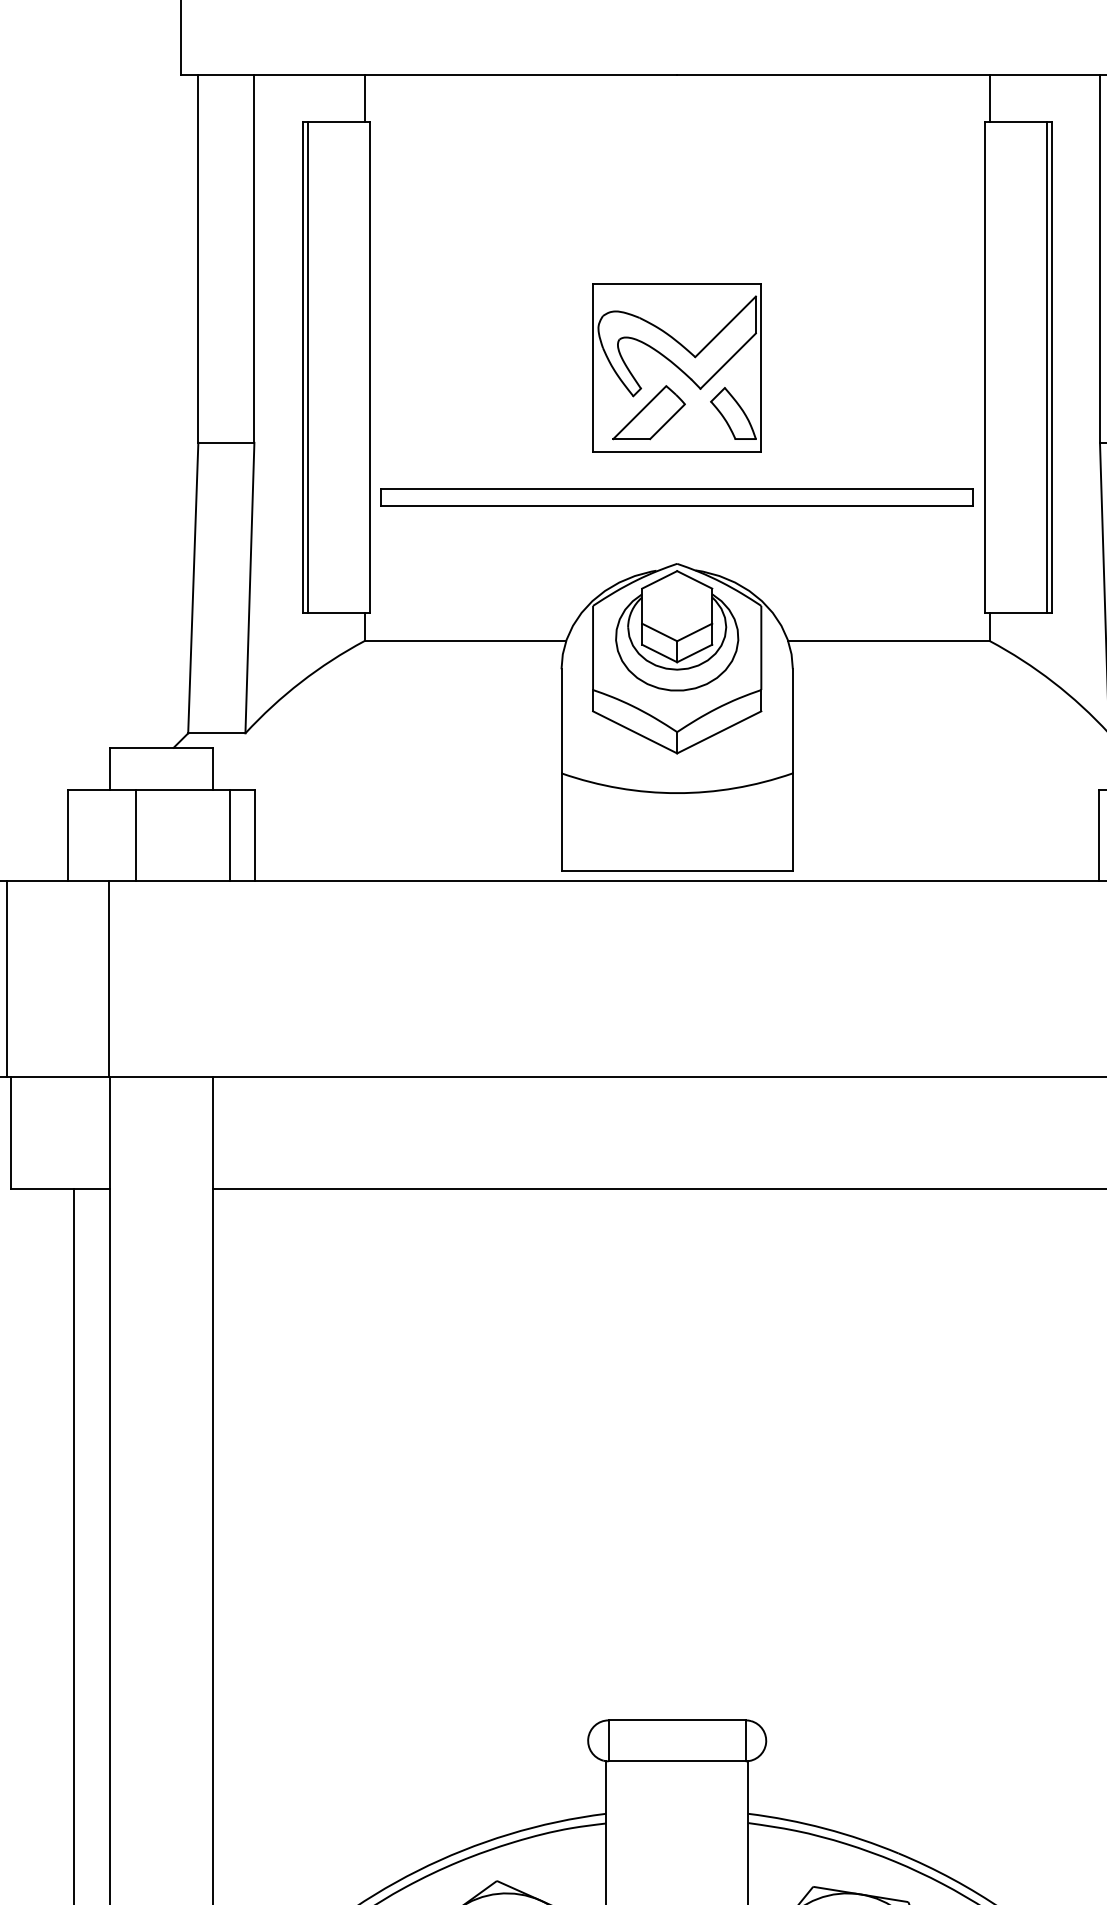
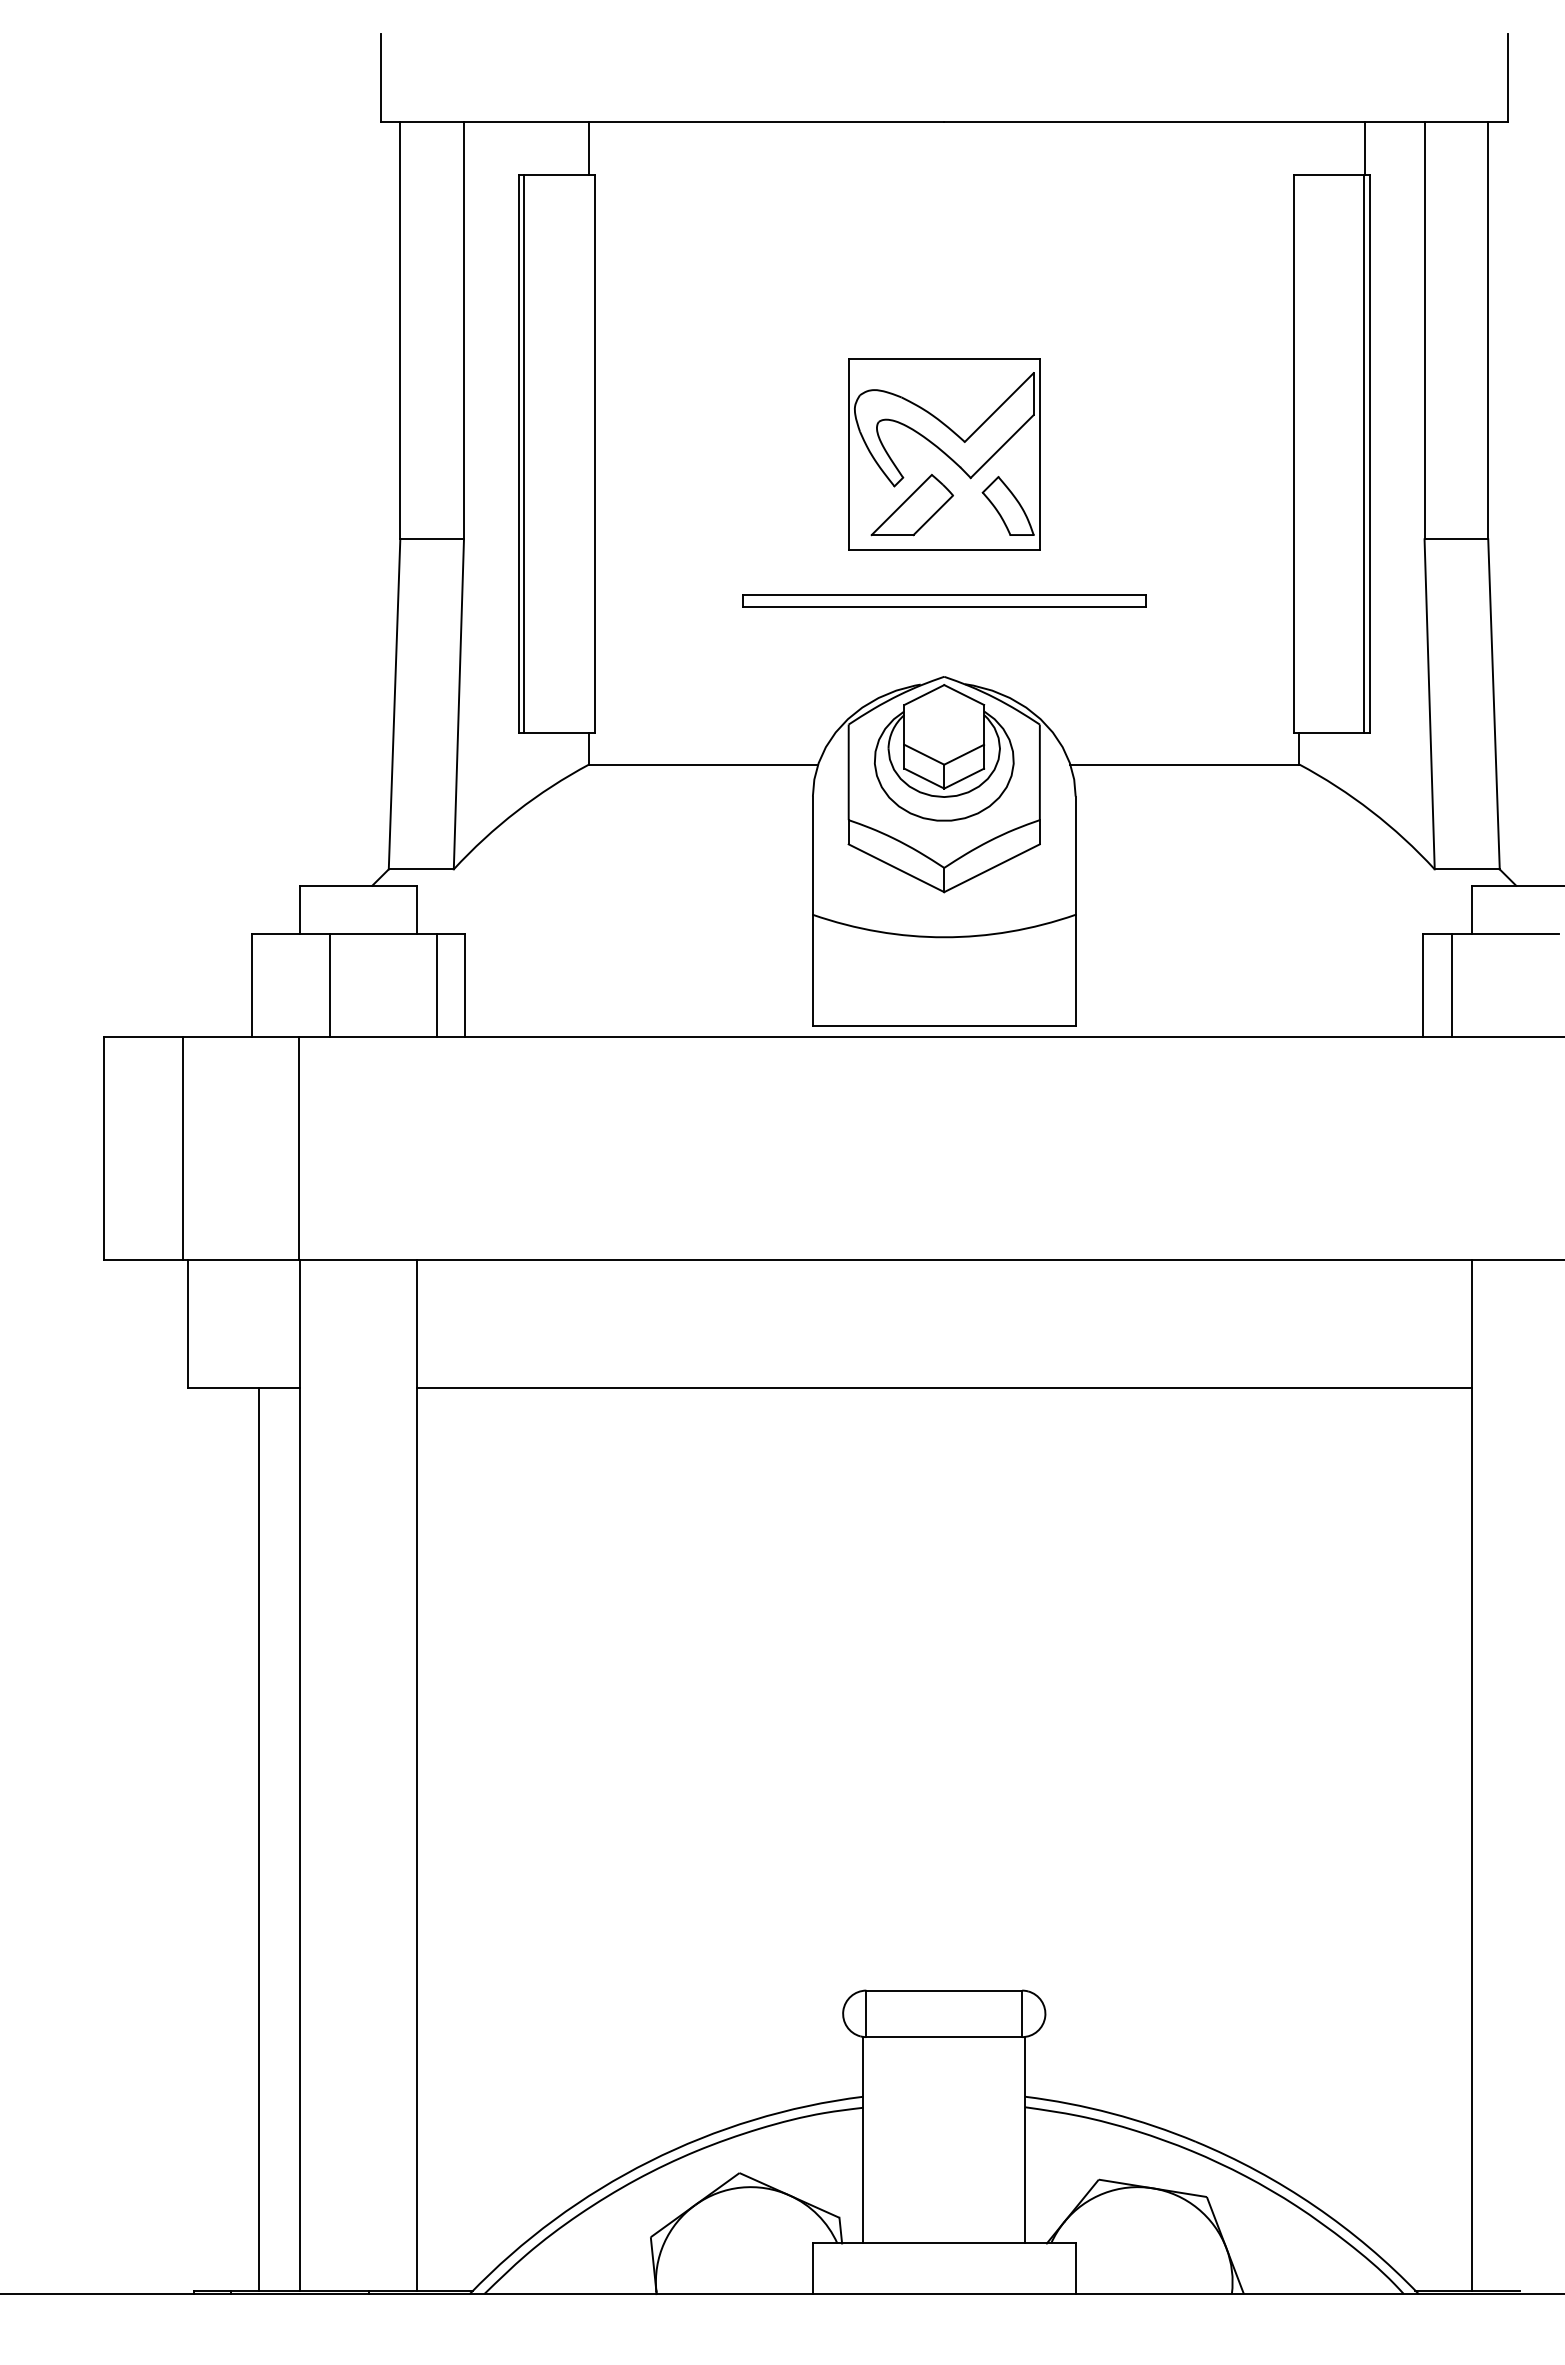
line: (989, 98) -> (1365, 148), moved
part: (676, 496) -> (943, 600), size x0.6

